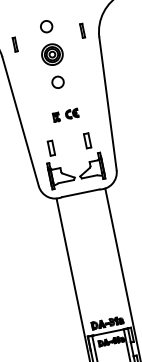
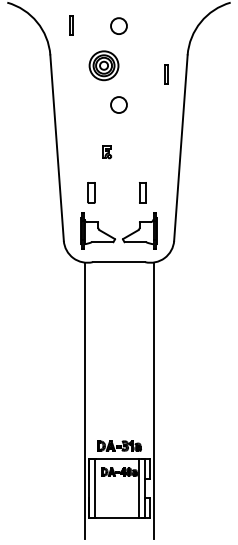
line: (81, 30) -> (165, 74), moved
line: (14, 44) -> (70, 25), moved
part: (51, 54) -> (103, 65), moved
part: (71, 113) -> (128, 151), removed

